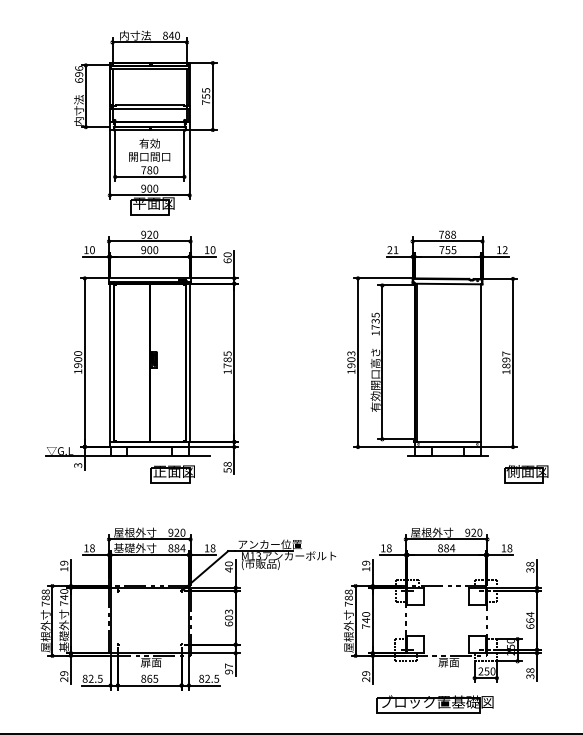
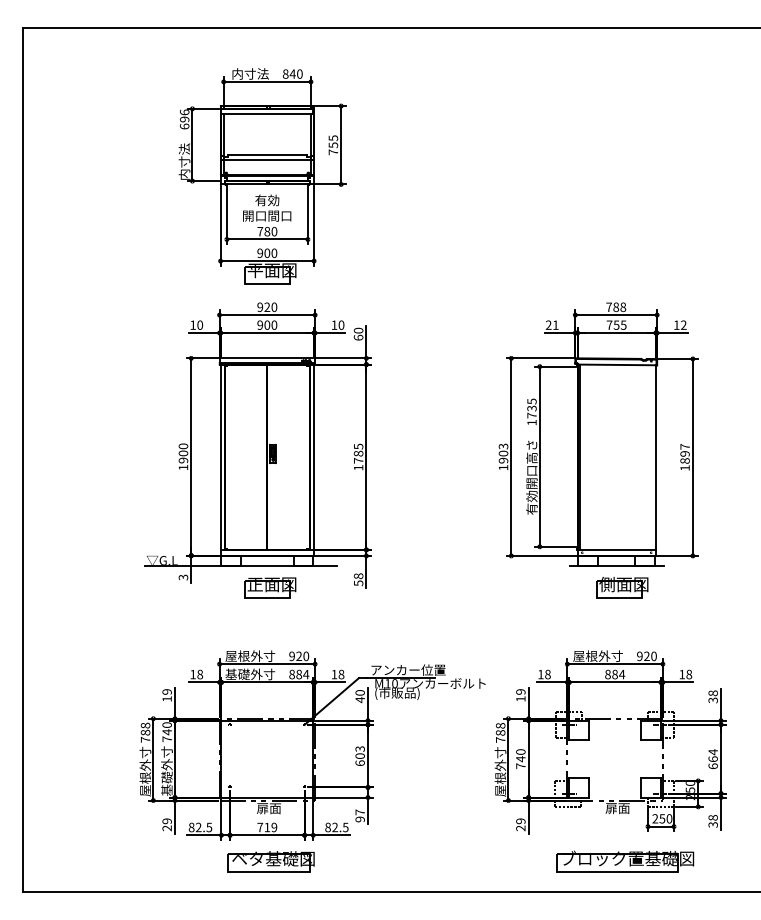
part: (172, 474) -> (270, 587), moved
part: (526, 474) -> (622, 587), moved
text: (258, 555) -> (394, 683), M13 -> M10
text: (149, 678) -> (267, 827), 865 -> 719
part: (435, 704) -> (625, 861), moved
part: (152, 707) -> (270, 861), added

